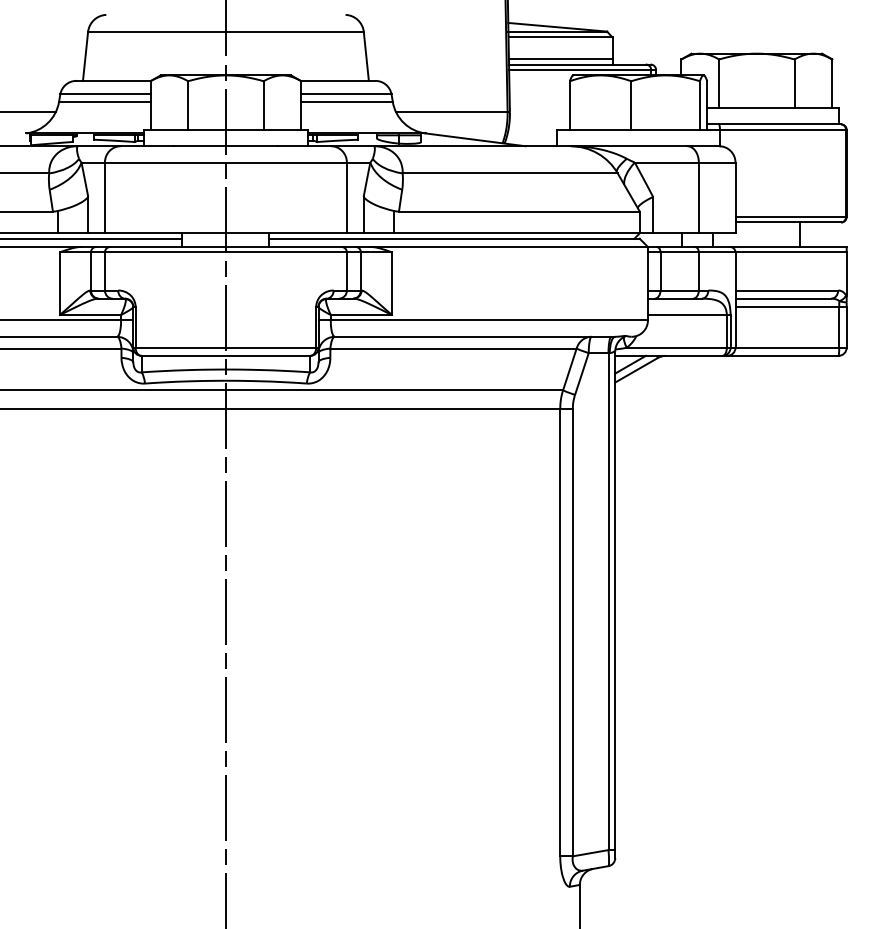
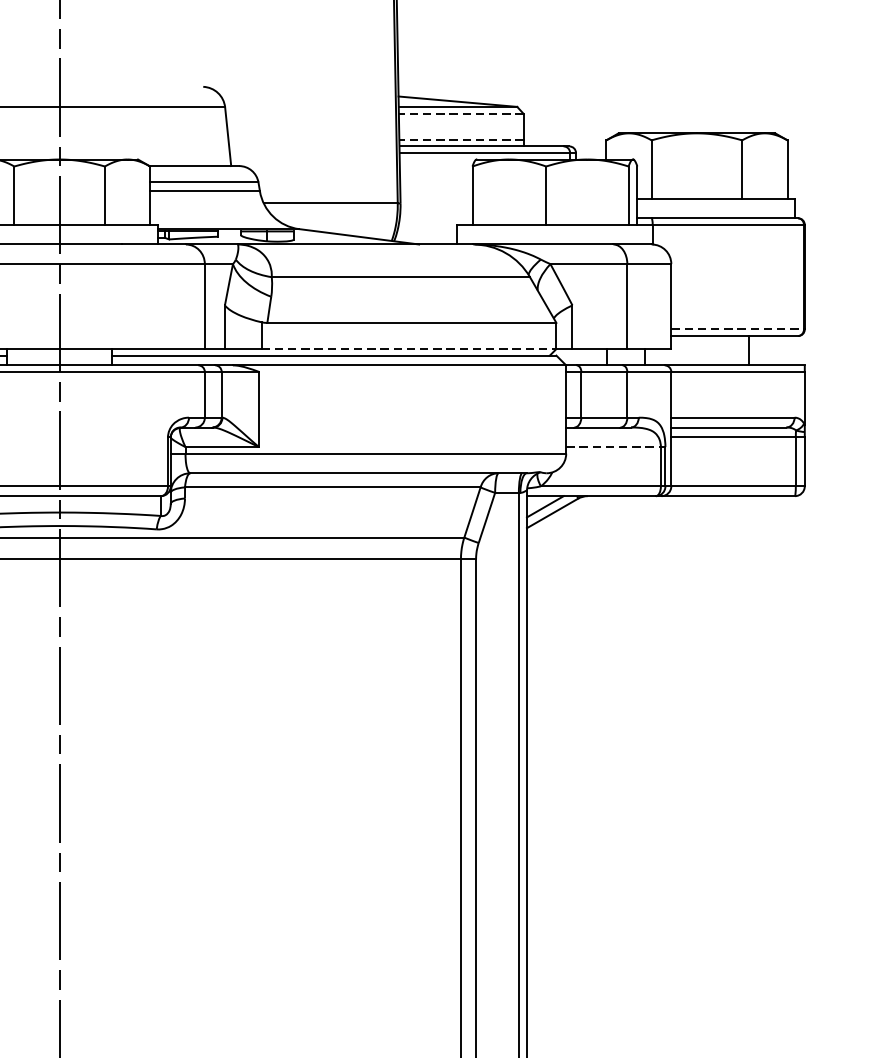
line: (560, 37) -> (461, 113), solid -> dashed
line: (560, 59) -> (461, 140), solid -> dashed
line: (791, 217) -> (738, 330), solid -> dashed
line: (516, 233) -> (408, 349), solid -> dashed
line: (687, 315) -> (613, 447), solid -> dashed

